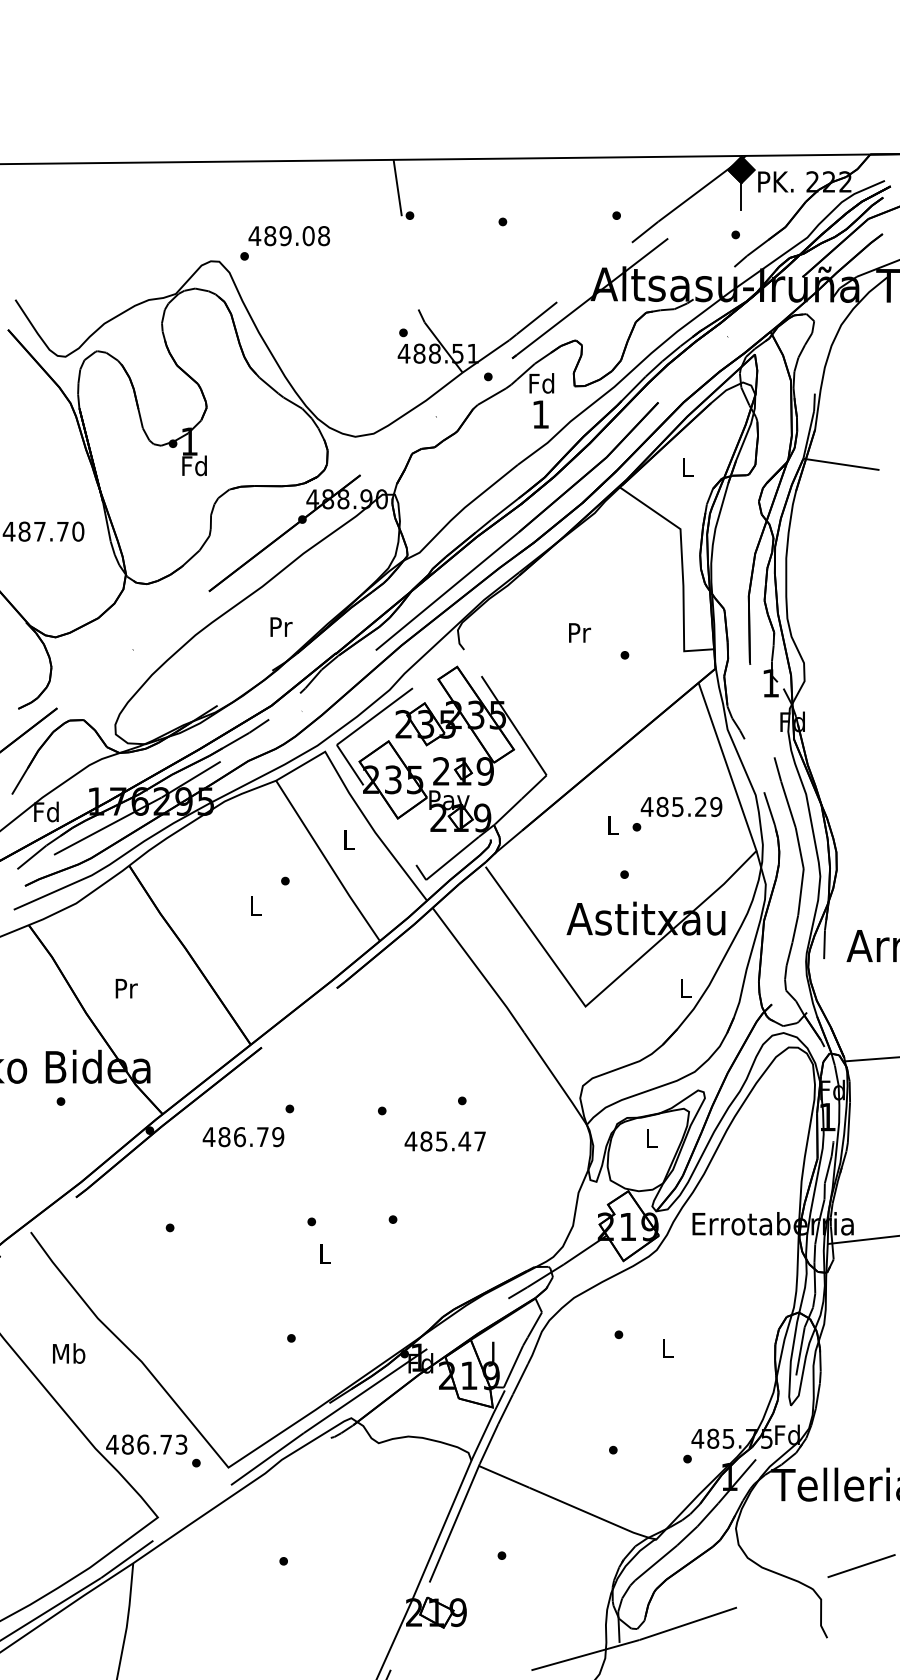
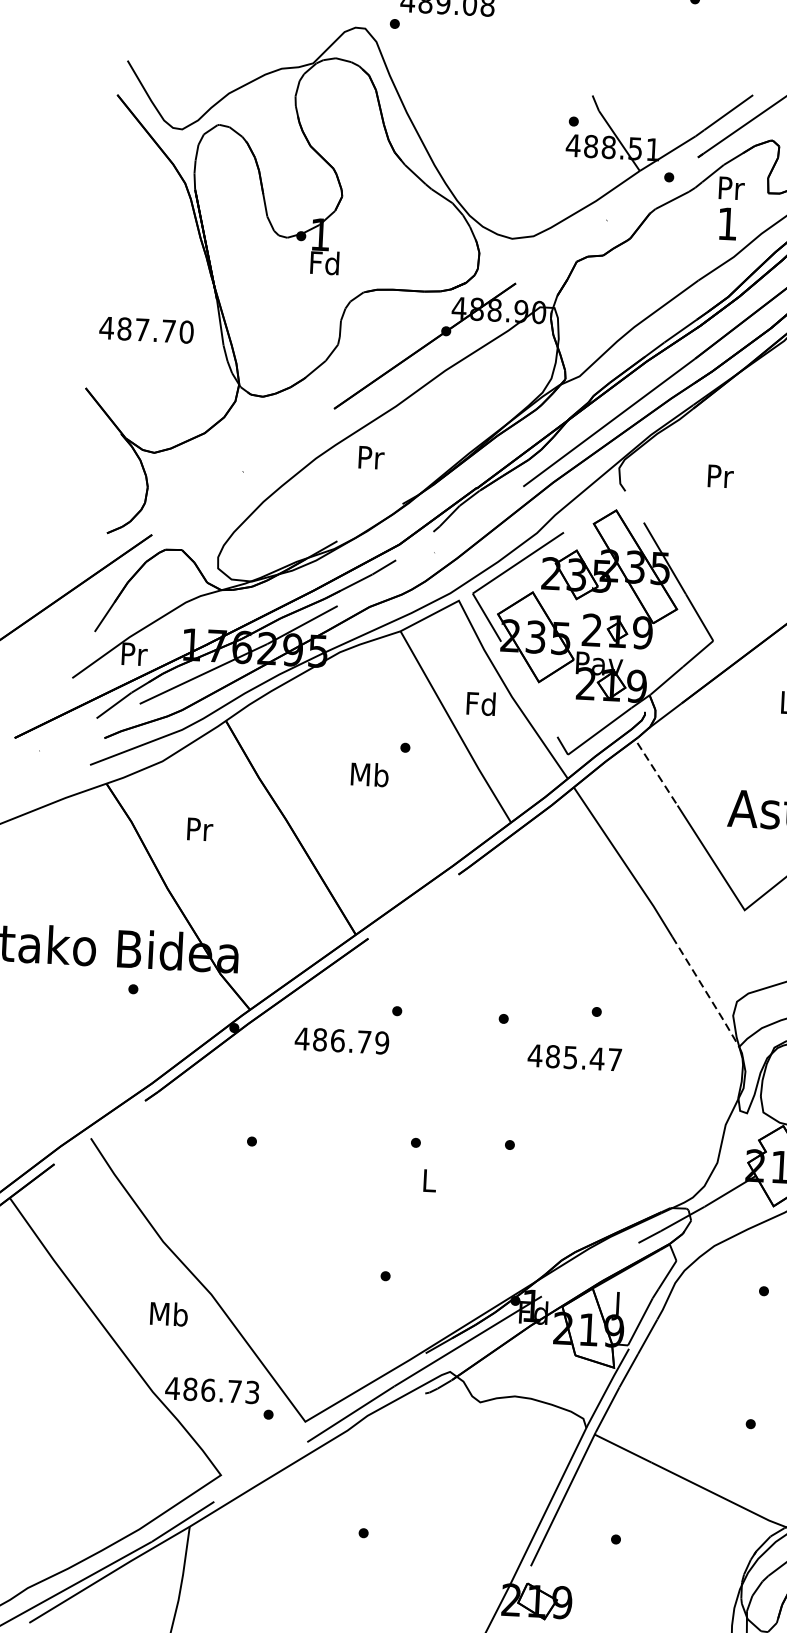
text: (541, 383) -> (730, 188), Fd -> Pr
text: (281, 626) -> (371, 457), moved
text: (579, 632) -> (720, 475), moved
text: (46, 811) -> (133, 653), Fd -> Pr
text: (348, 839) -> (480, 703), L -> Fd
line: (504, 893) -> (657, 774), solid -> dashed
text: (255, 905) -> (369, 774), L -> Mb
text: (126, 988) -> (199, 829), moved
line: (556, 1079) -> (706, 992), solid -> dashed
text: (69, 1353) -> (169, 1314), moved

